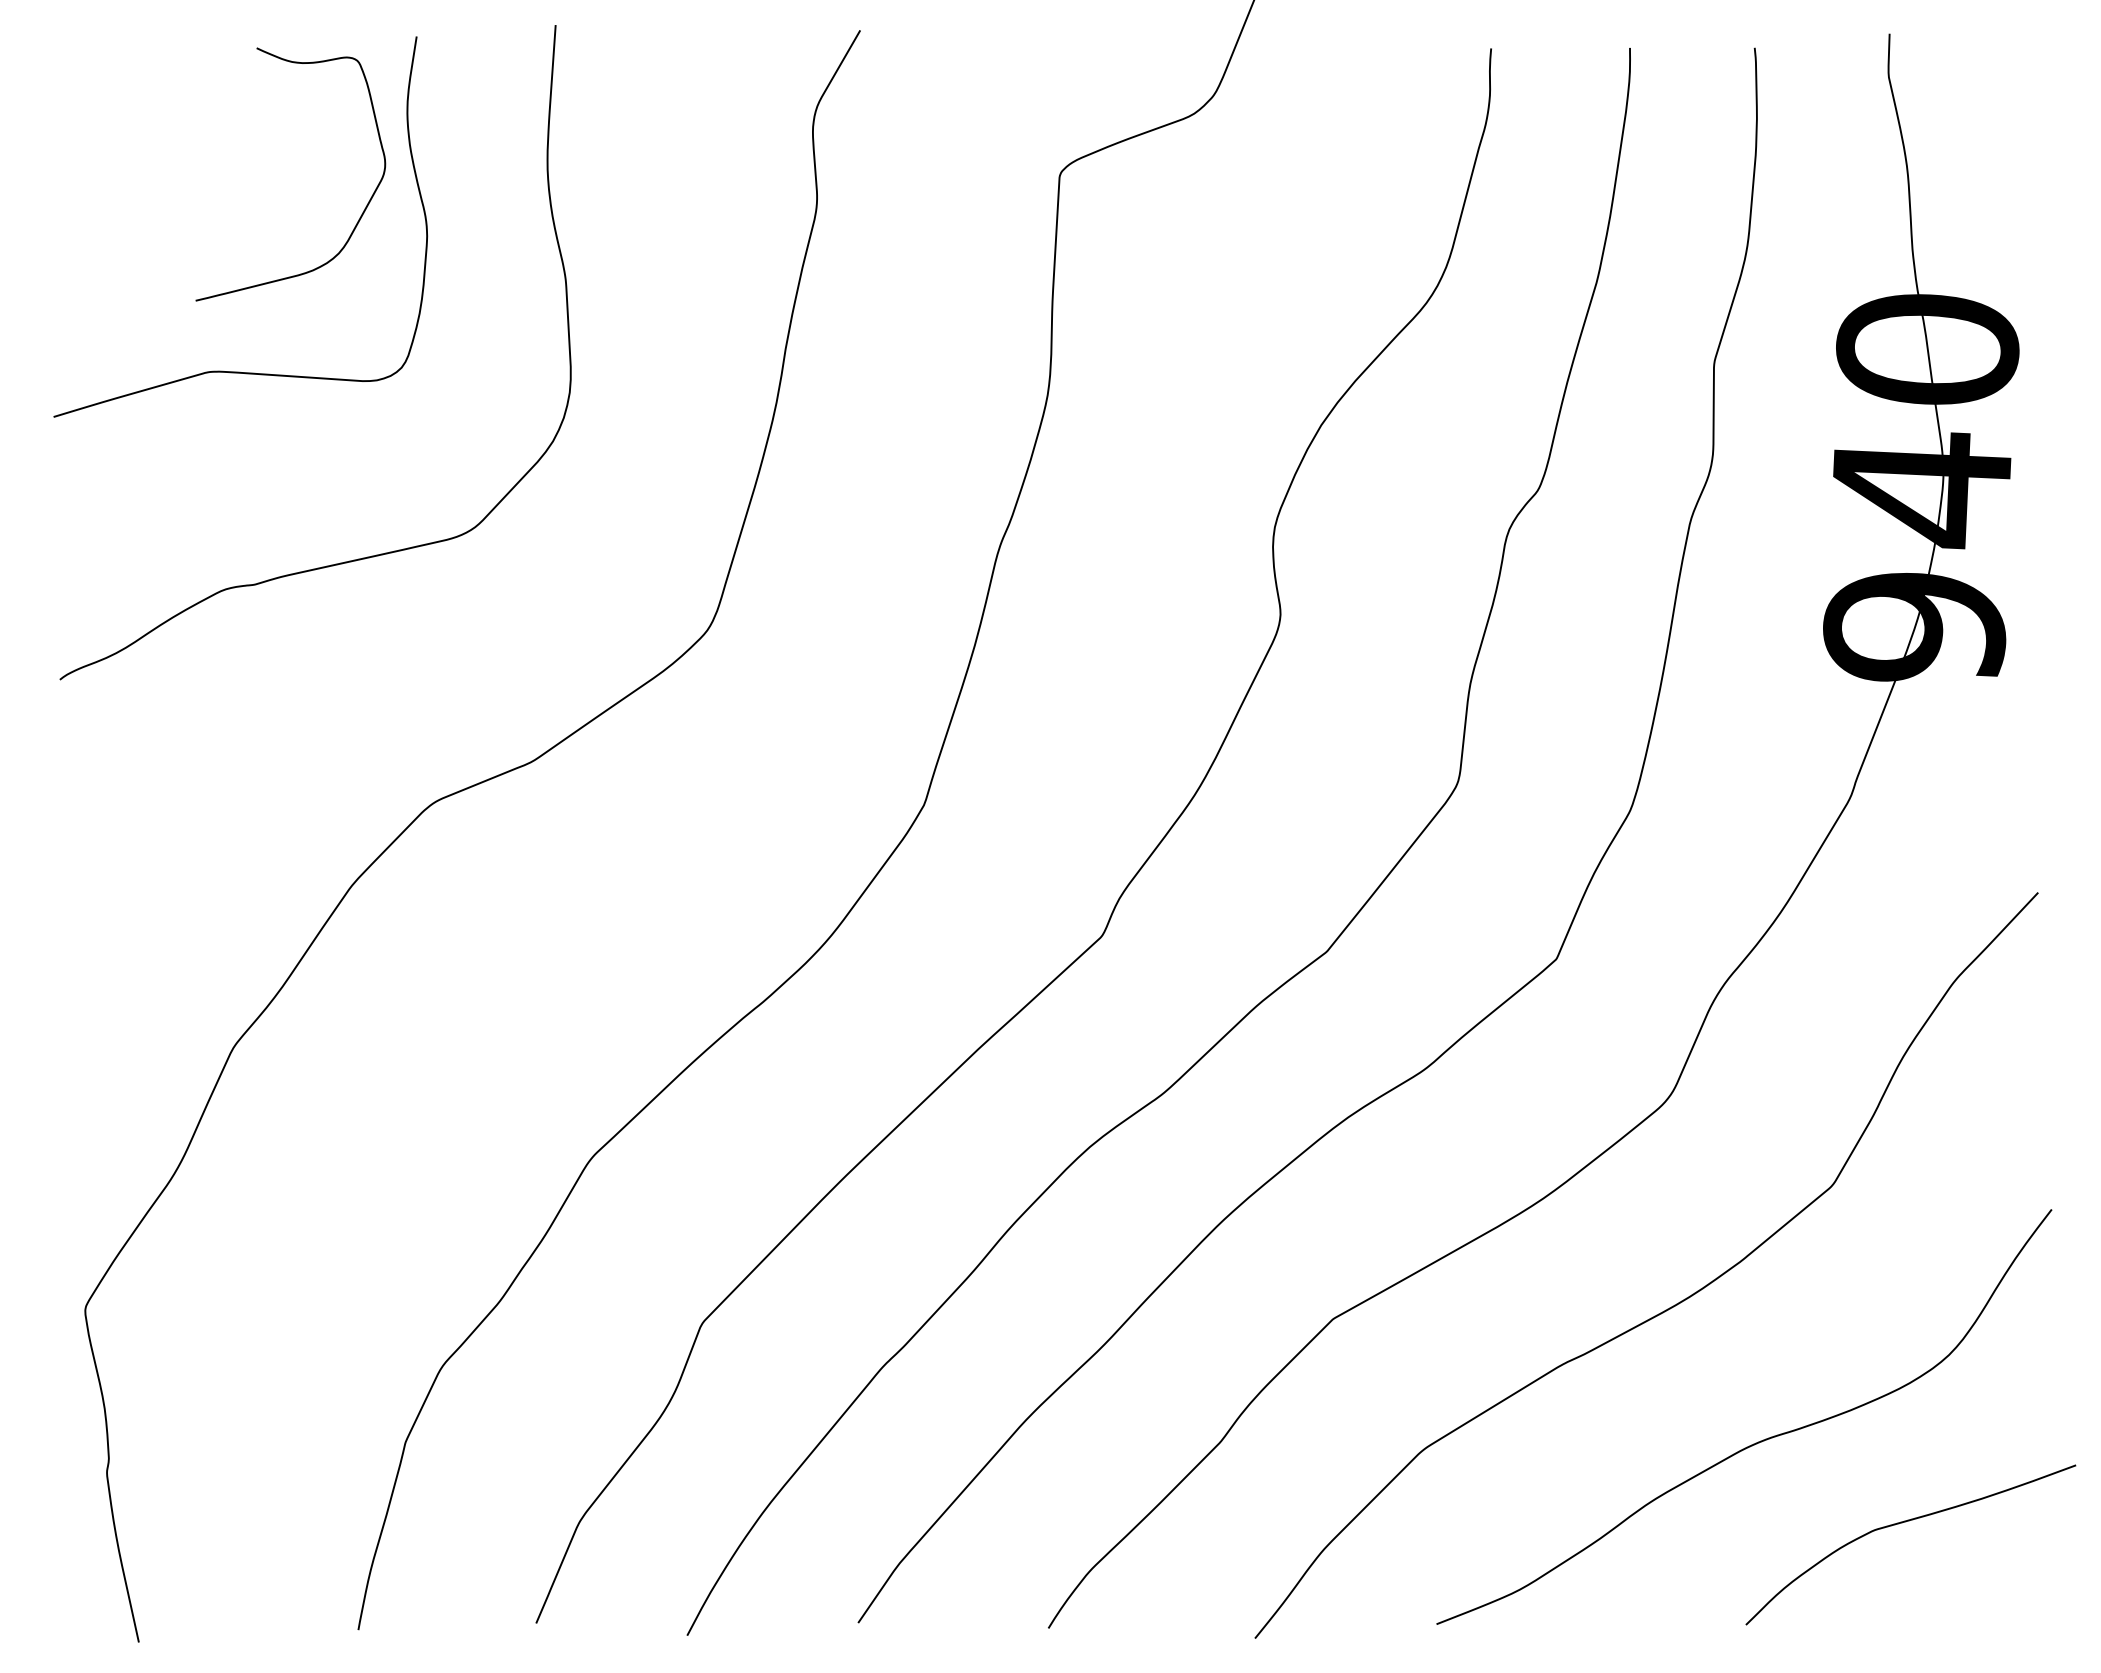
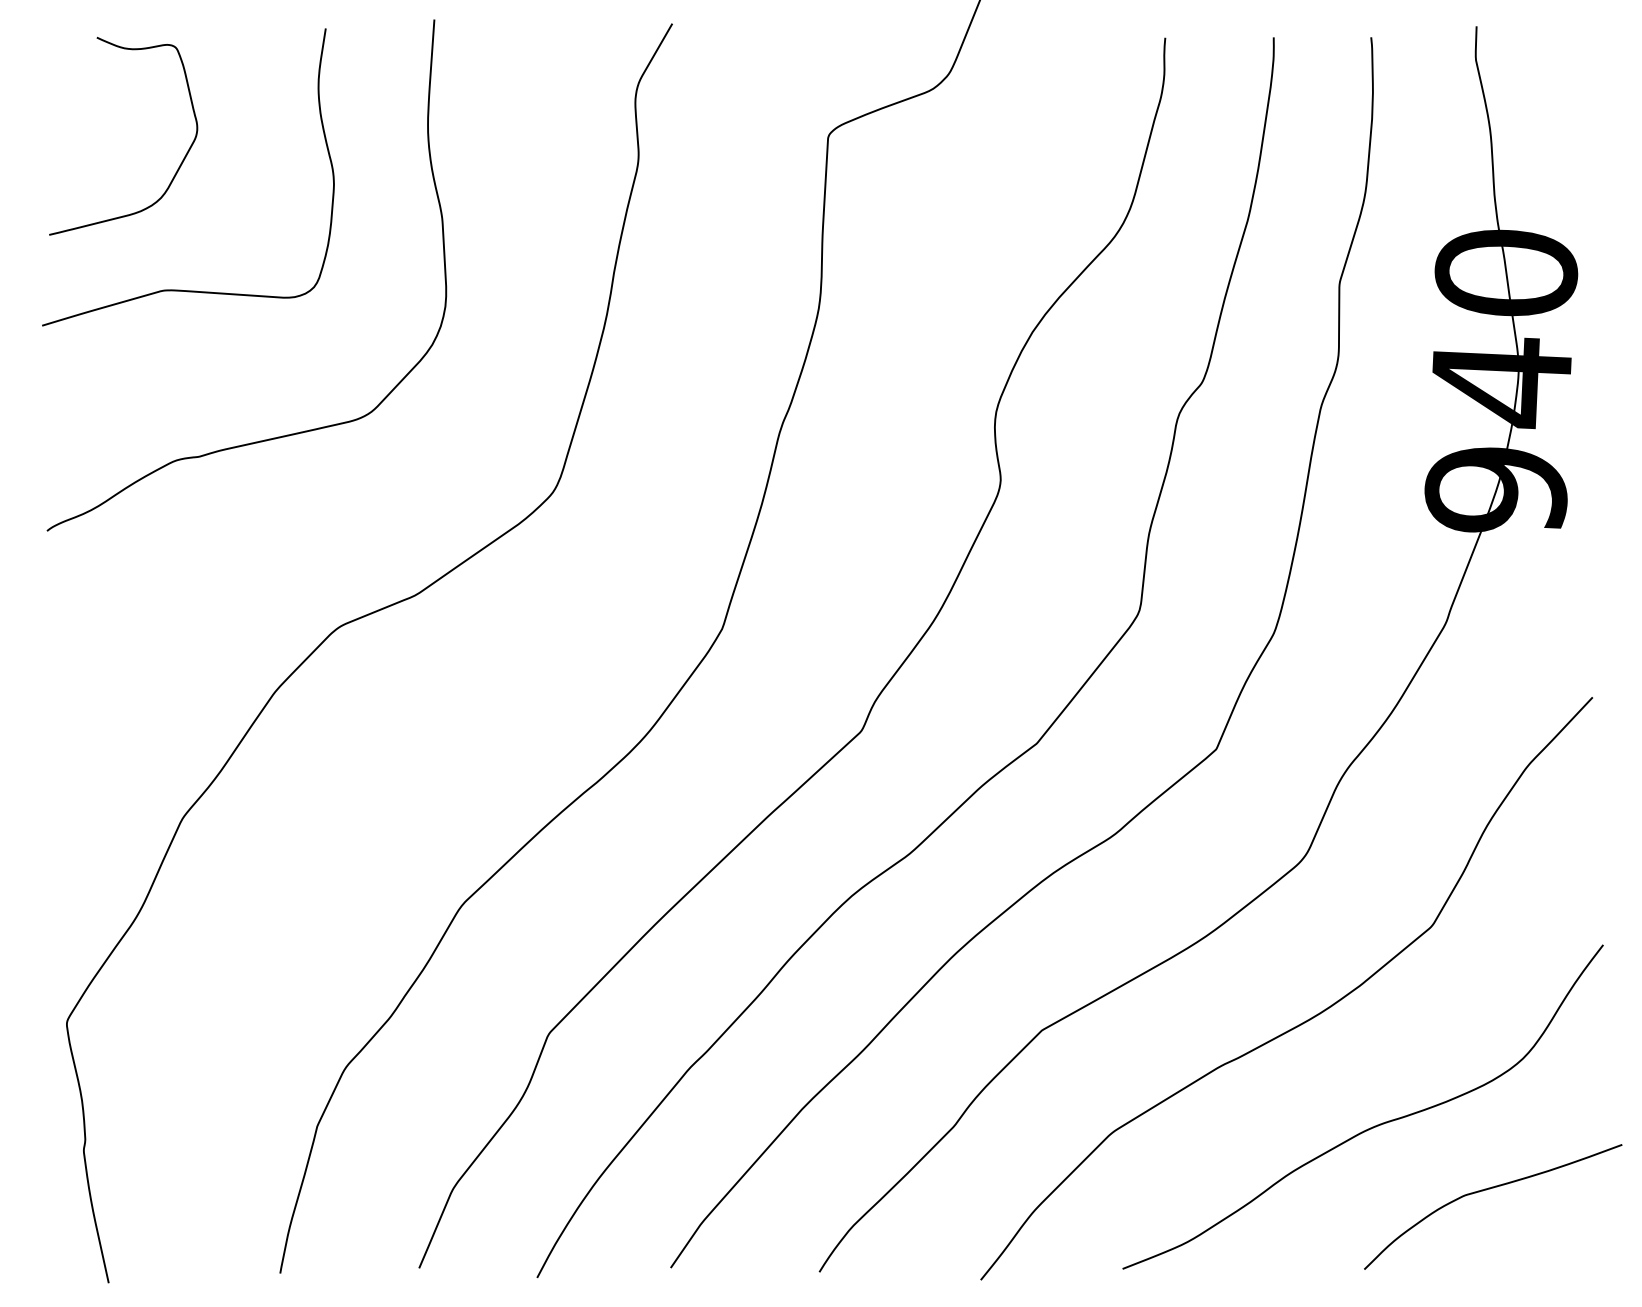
curve: (360, 215) -> (177, 168), moved

